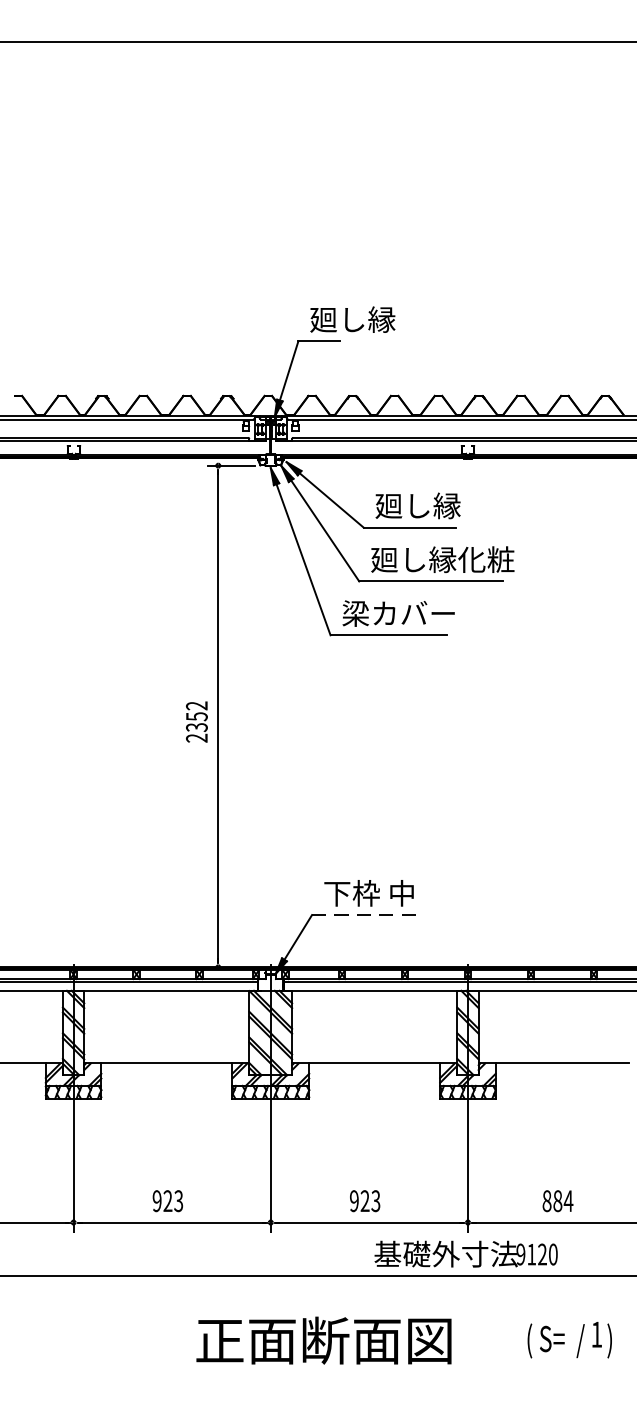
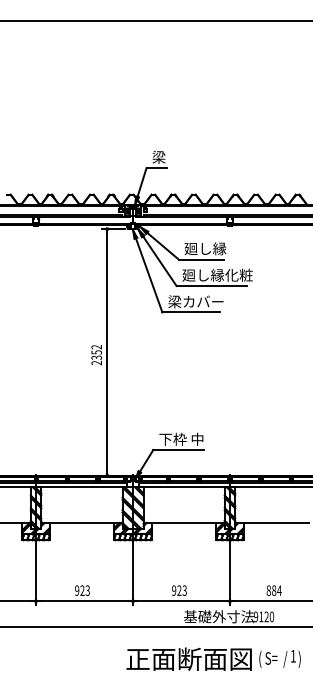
text: (353, 318) -> (173, 156), 廻し縁 -> 梁
line: (363, 916) -> (178, 450), dashed -> solid
text: (322, 1339) -> (188, 658), moved

